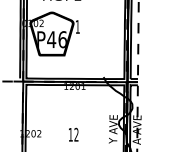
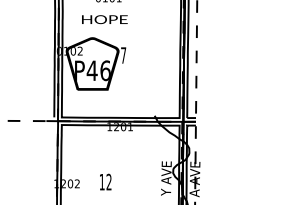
text: (77, 26) -> (123, 55), 1 -> 7
text: (73, 134) -> (105, 181), moved

